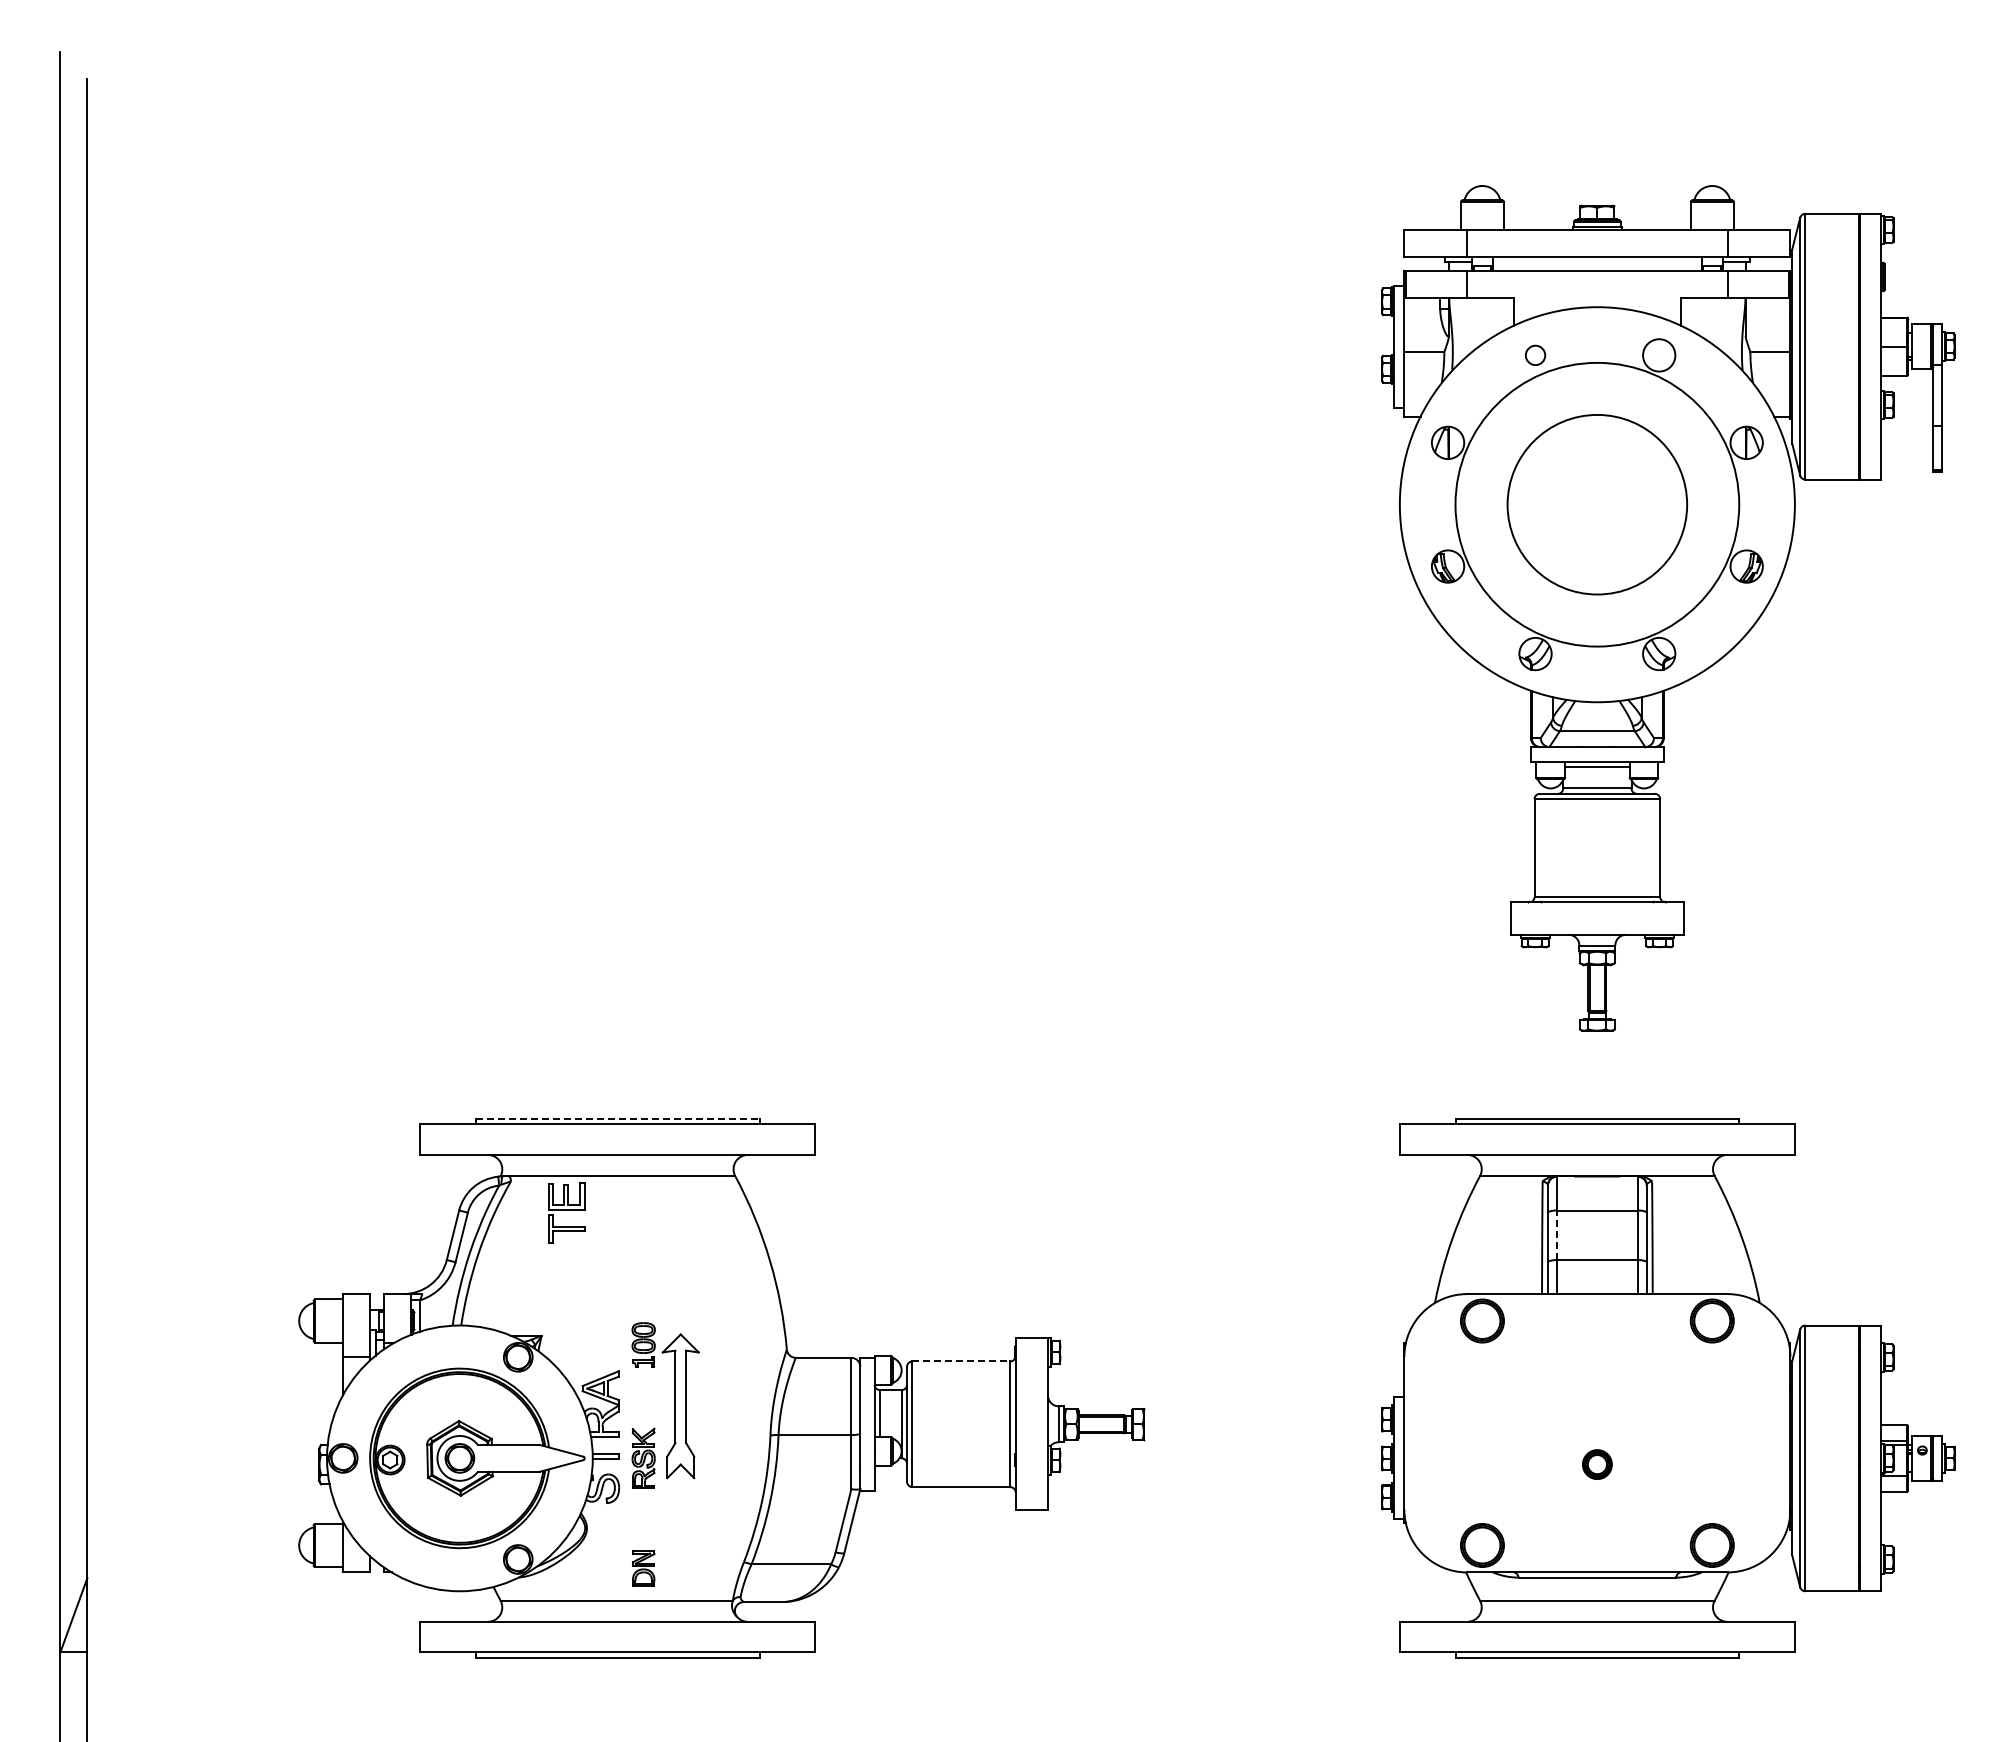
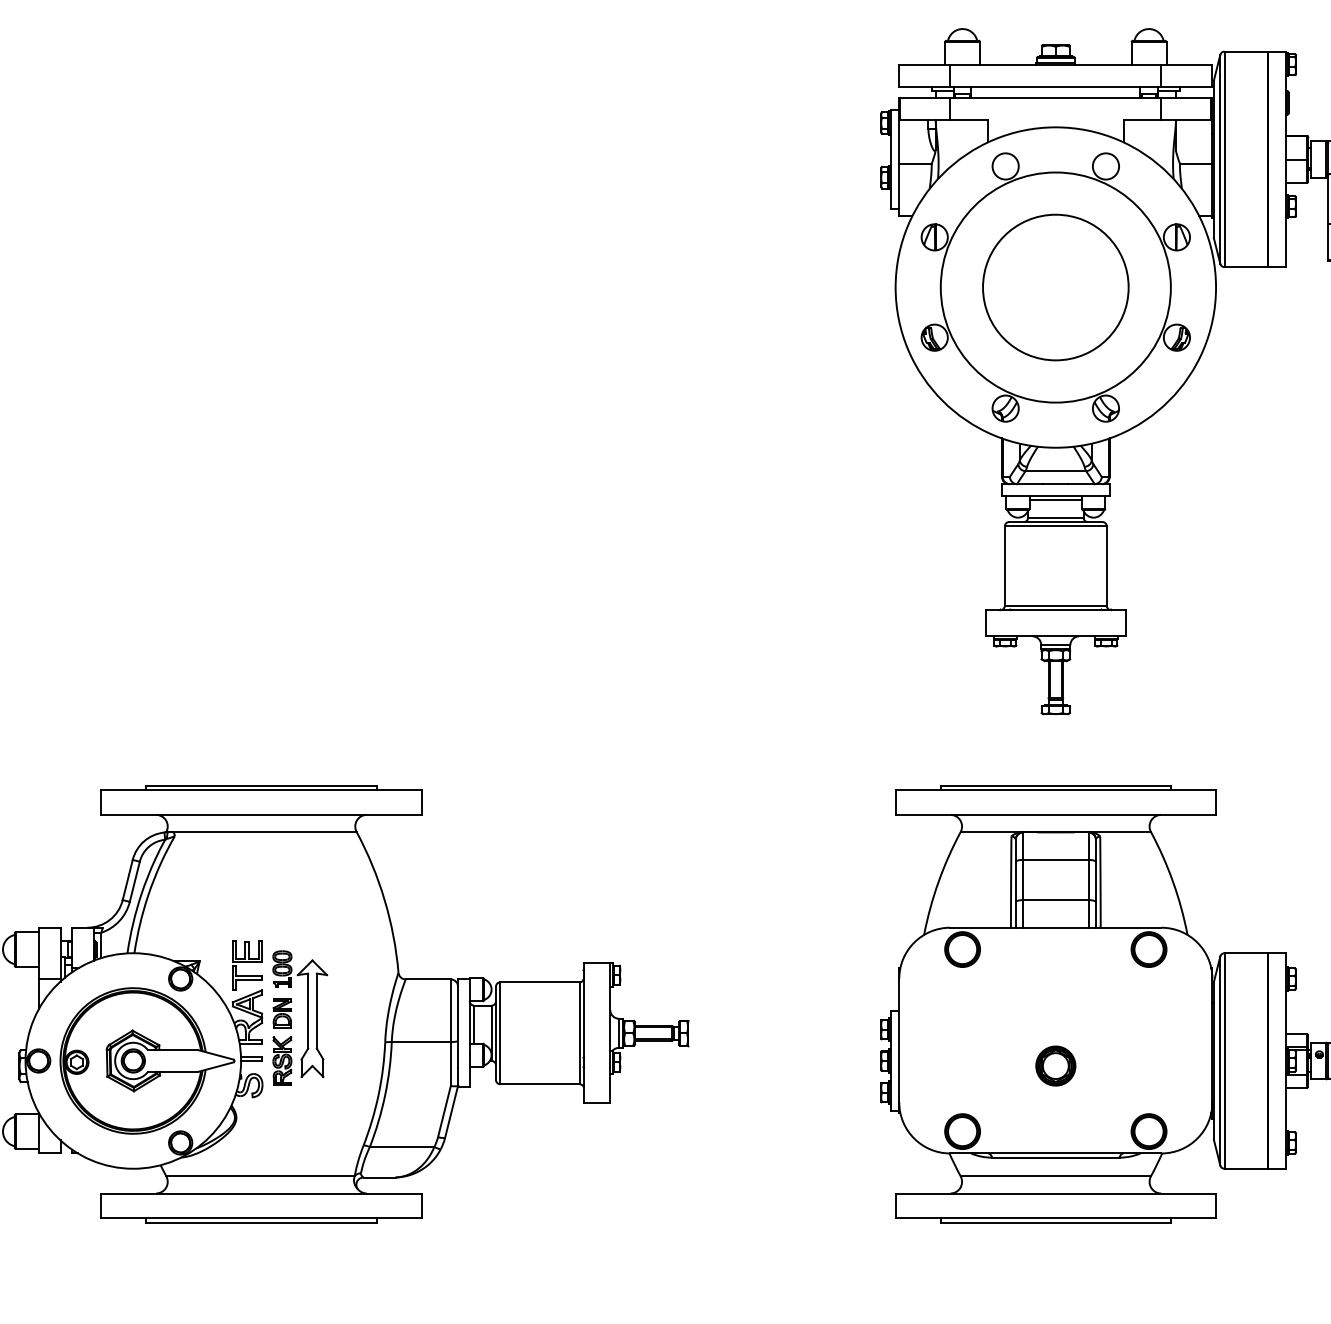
circle: (1535, 355) -> (1005, 166), size x1.67
line: (617, 1119) -> (261, 786), dashed -> solid
part: (566, 1212) -> (247, 964), moved
line: (1556, 1235) -> (1022, 880), dashed -> solid
line: (961, 1361) -> (540, 982), dashed -> solid
part: (1597, 1464) -> (1055, 1065), size x1.67
part: (643, 1568) -> (282, 1013), moved

